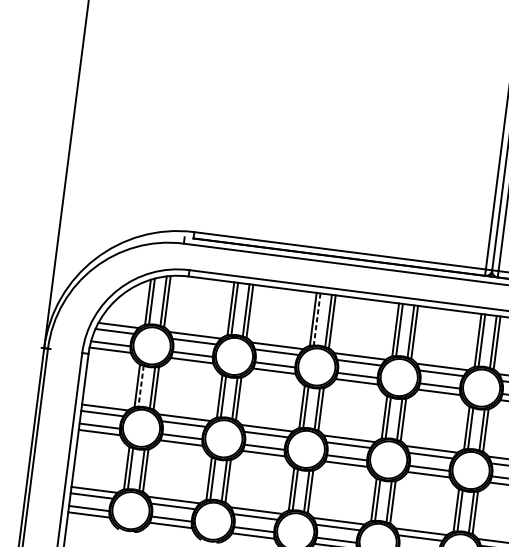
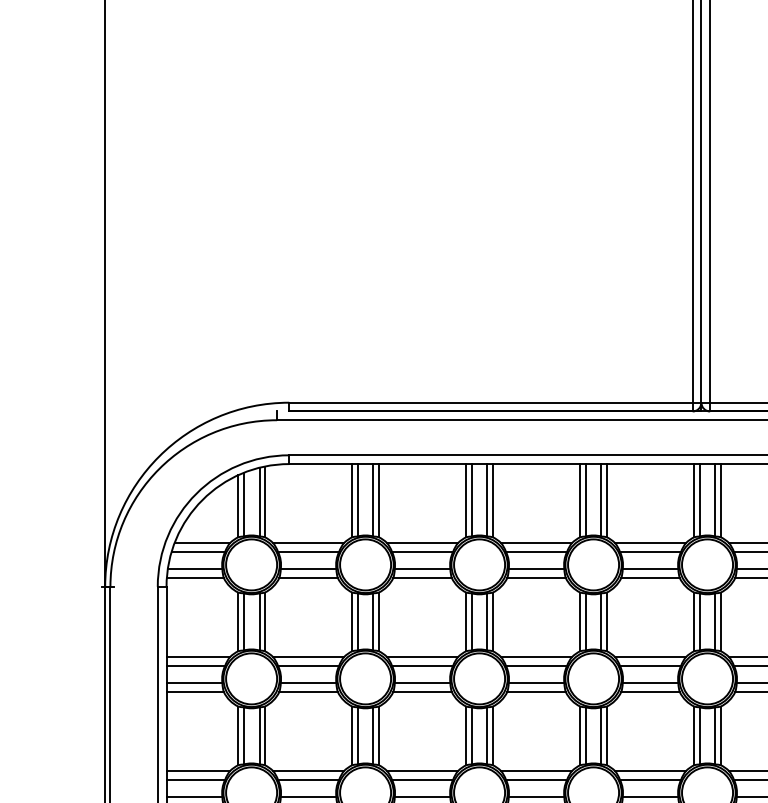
line: (316, 319) -> (471, 500), dashed -> solid
line: (140, 386) -> (243, 621), dashed -> solid

